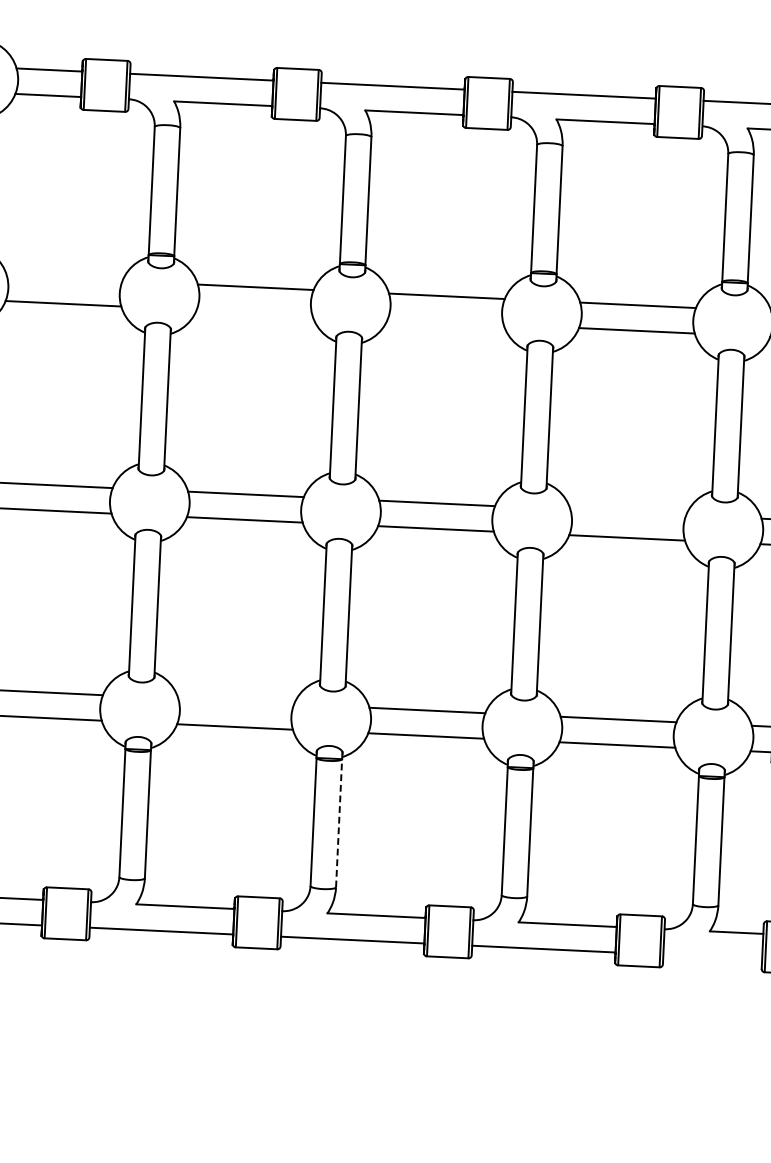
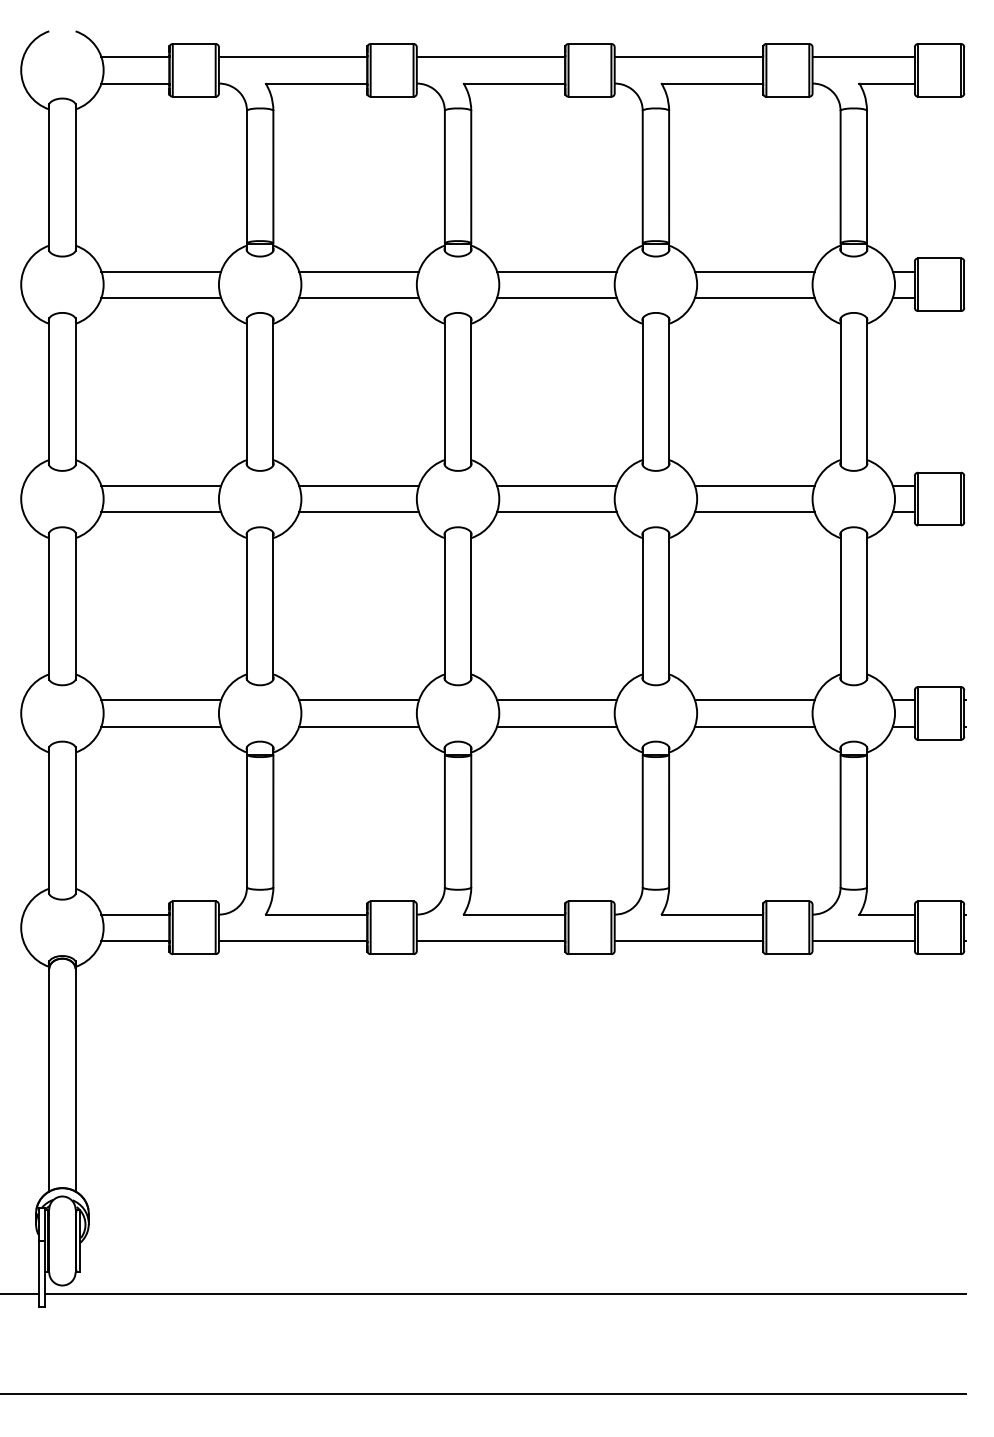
line: (64, 278) -> (161, 271), added
line: (254, 312) -> (359, 297), added
line: (445, 321) -> (556, 297), added
line: (628, 512) -> (754, 485), added
line: (236, 701) -> (359, 700), added
line: (339, 822) -> (471, 820), dashed -> solid
line: (712, 957) -> (863, 941), added

